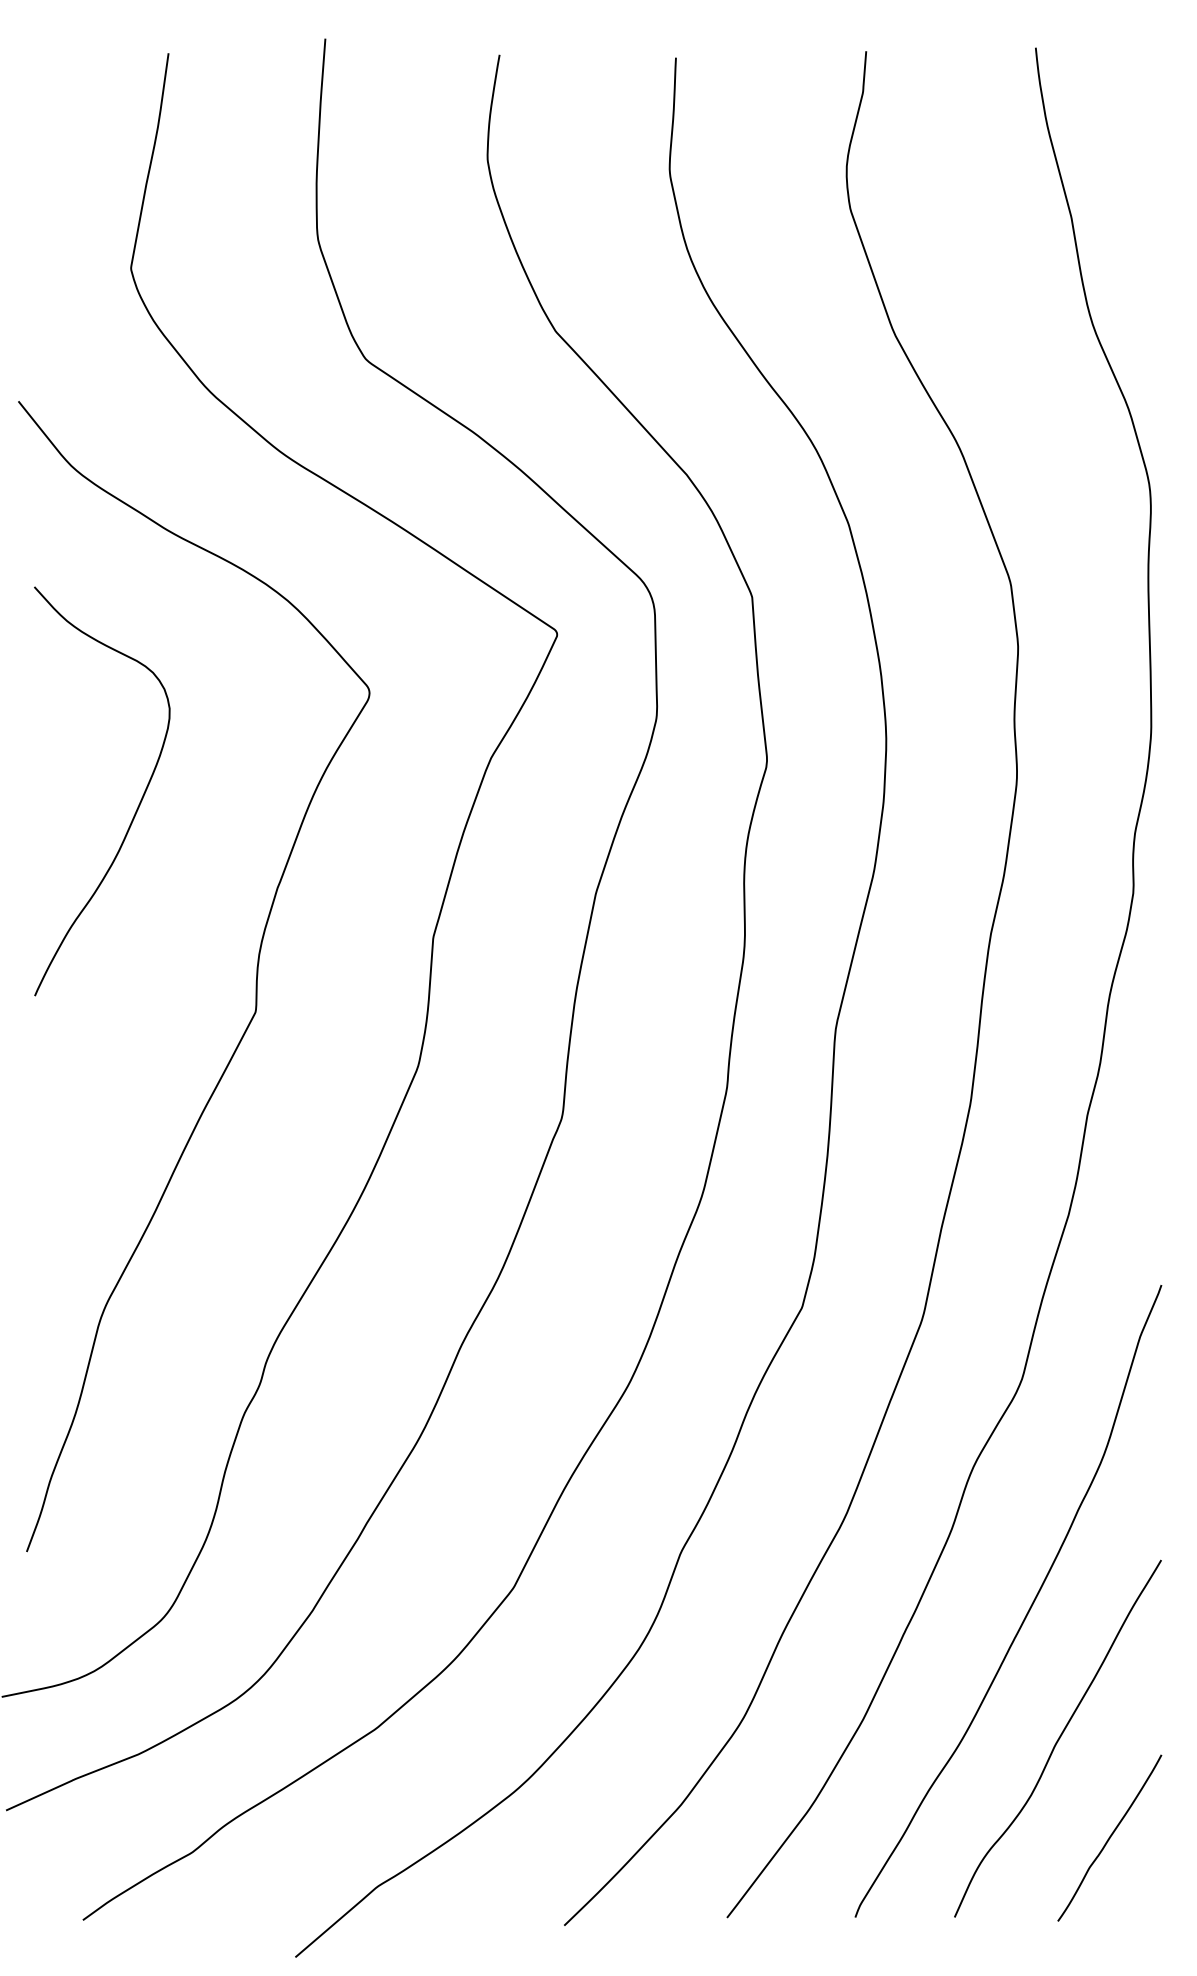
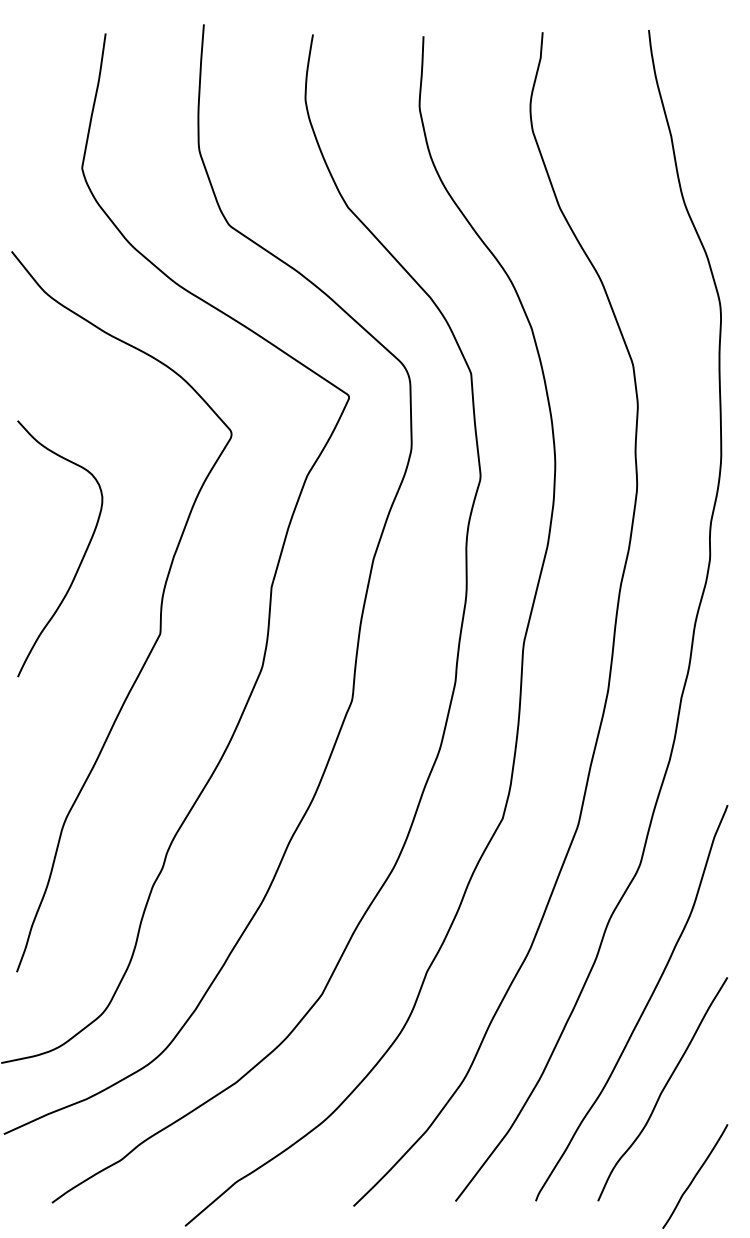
curve: (137, 803) -> (82, 556), moved
curve: (1110, 1838) -> (695, 1176), moved

